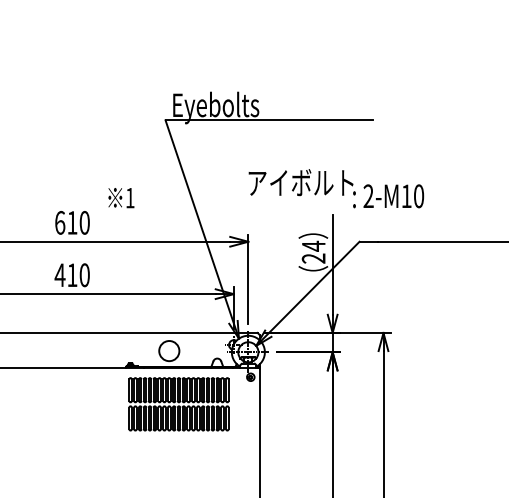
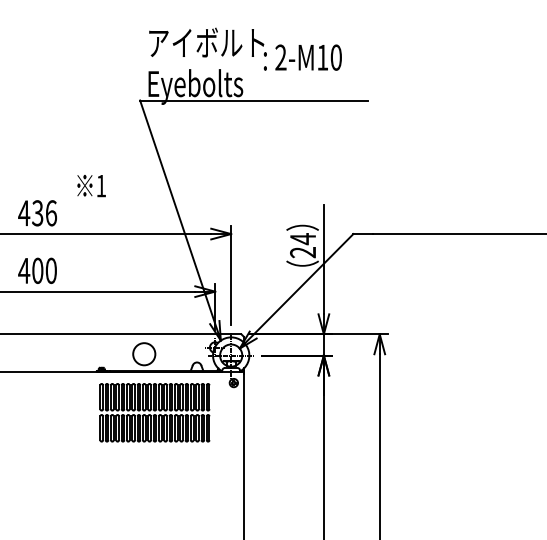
text: (336, 188) -> (245, 49), moved
text: (71, 222) -> (36, 212), 610 -> 436
text: (72, 275) -> (37, 271), 410 -> 400

